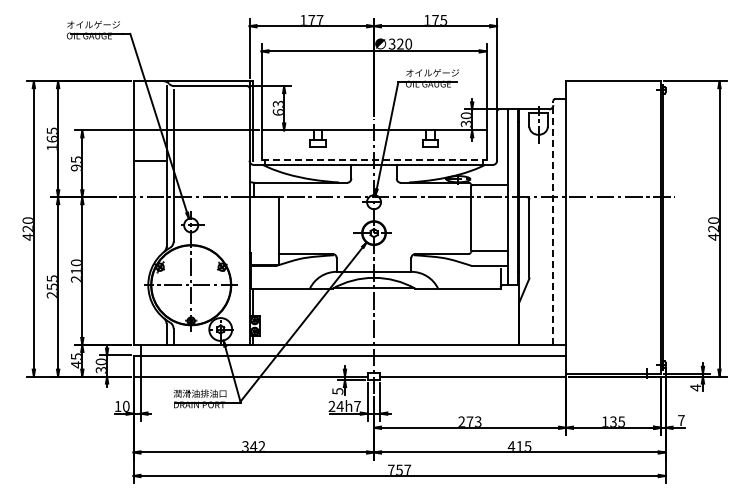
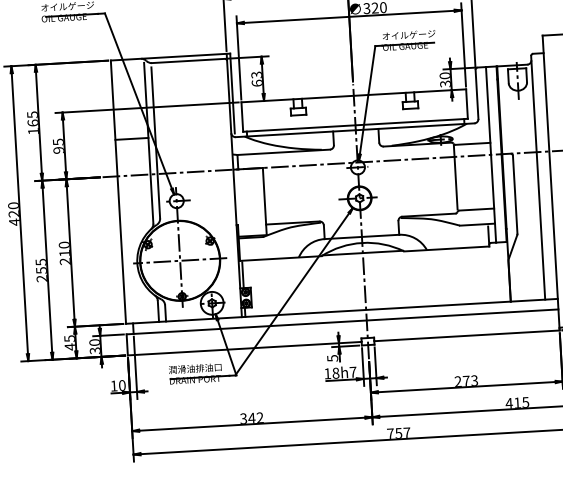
line: (374, 160) -> (355, 125), dashed -> solid
line: (553, 222) -> (538, 177), dashed -> solid
text: (335, 406) -> (331, 373), 24h7 -> 18h7

